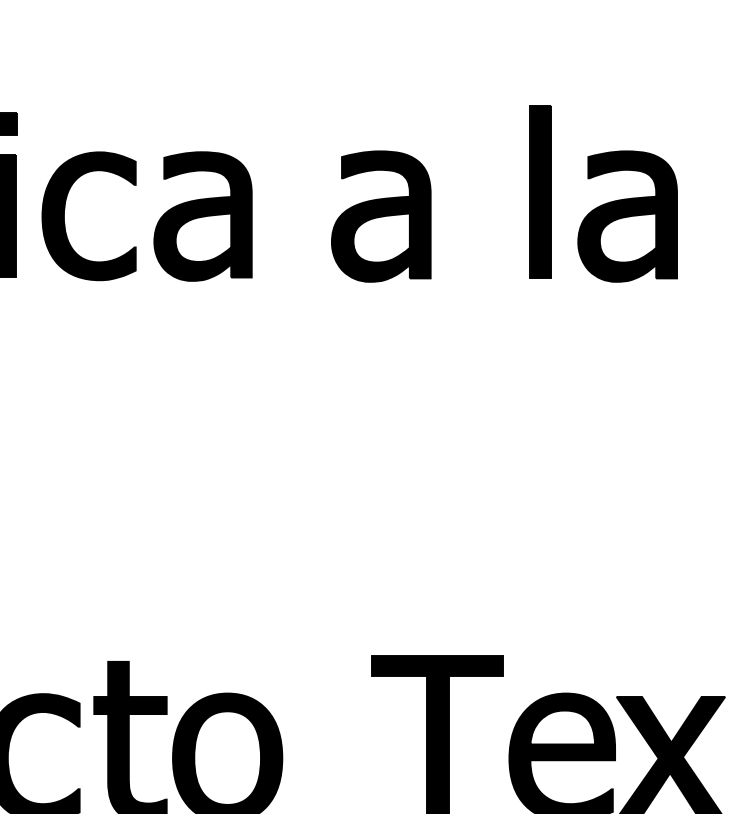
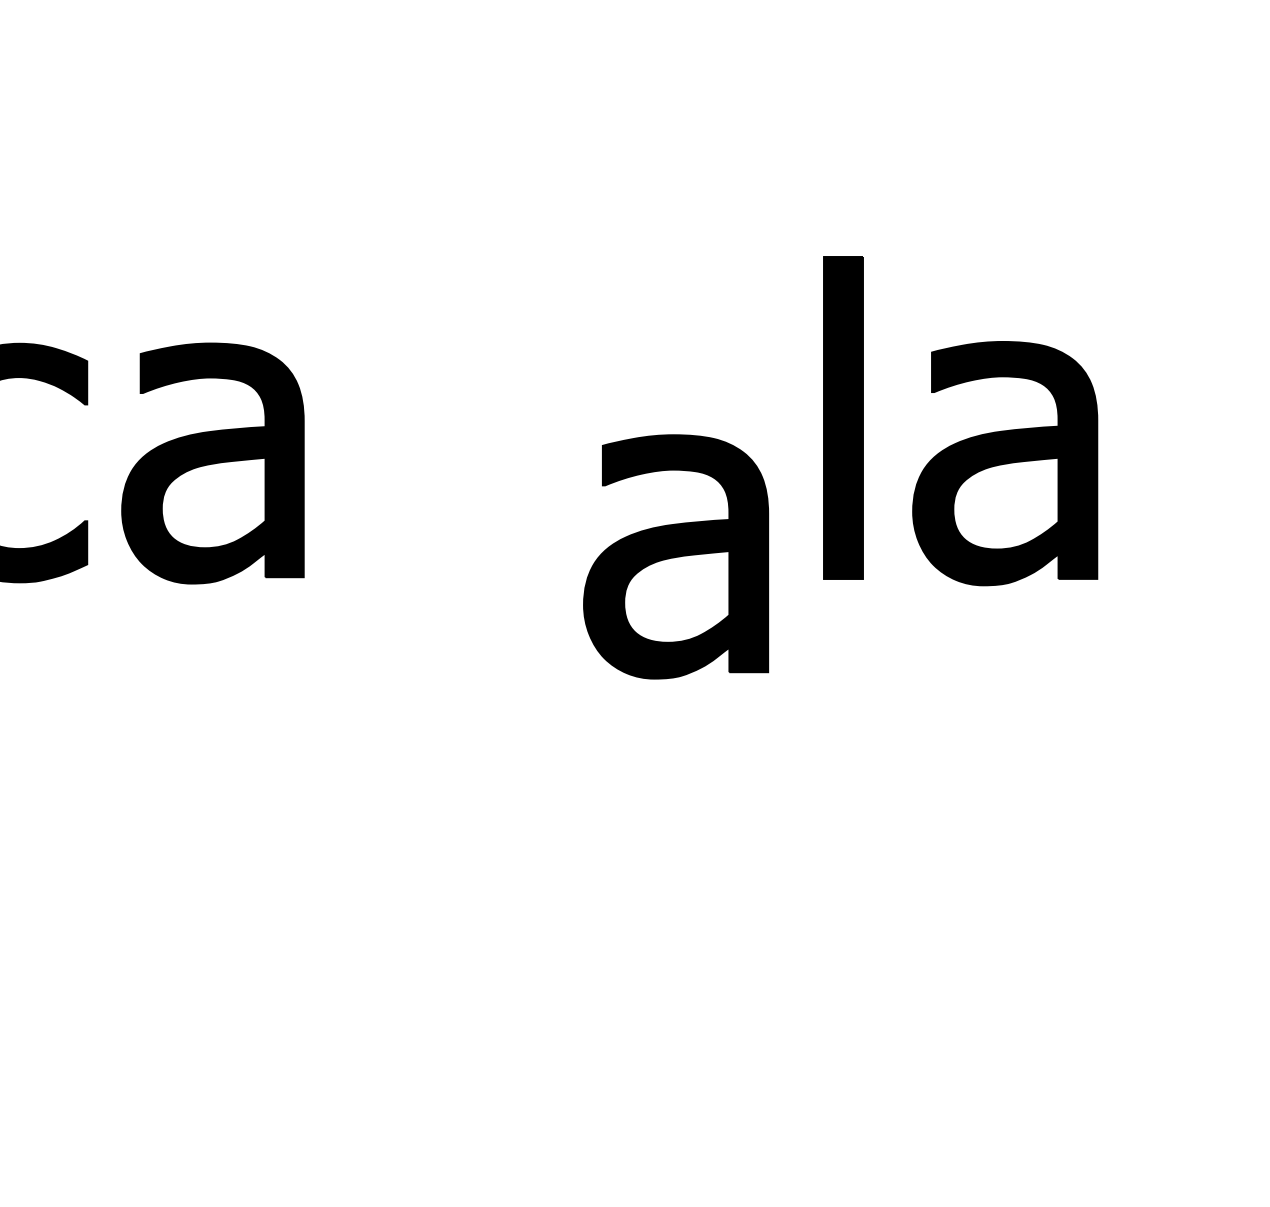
part: (381, 216) -> (676, 556), moved

